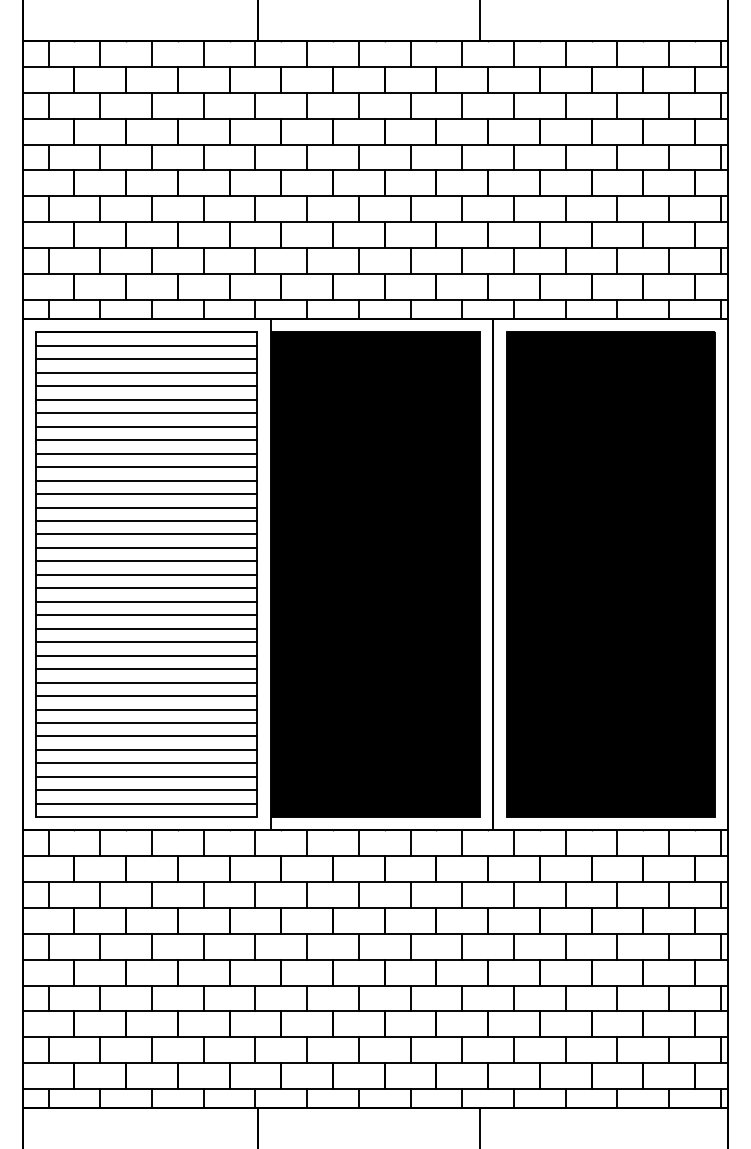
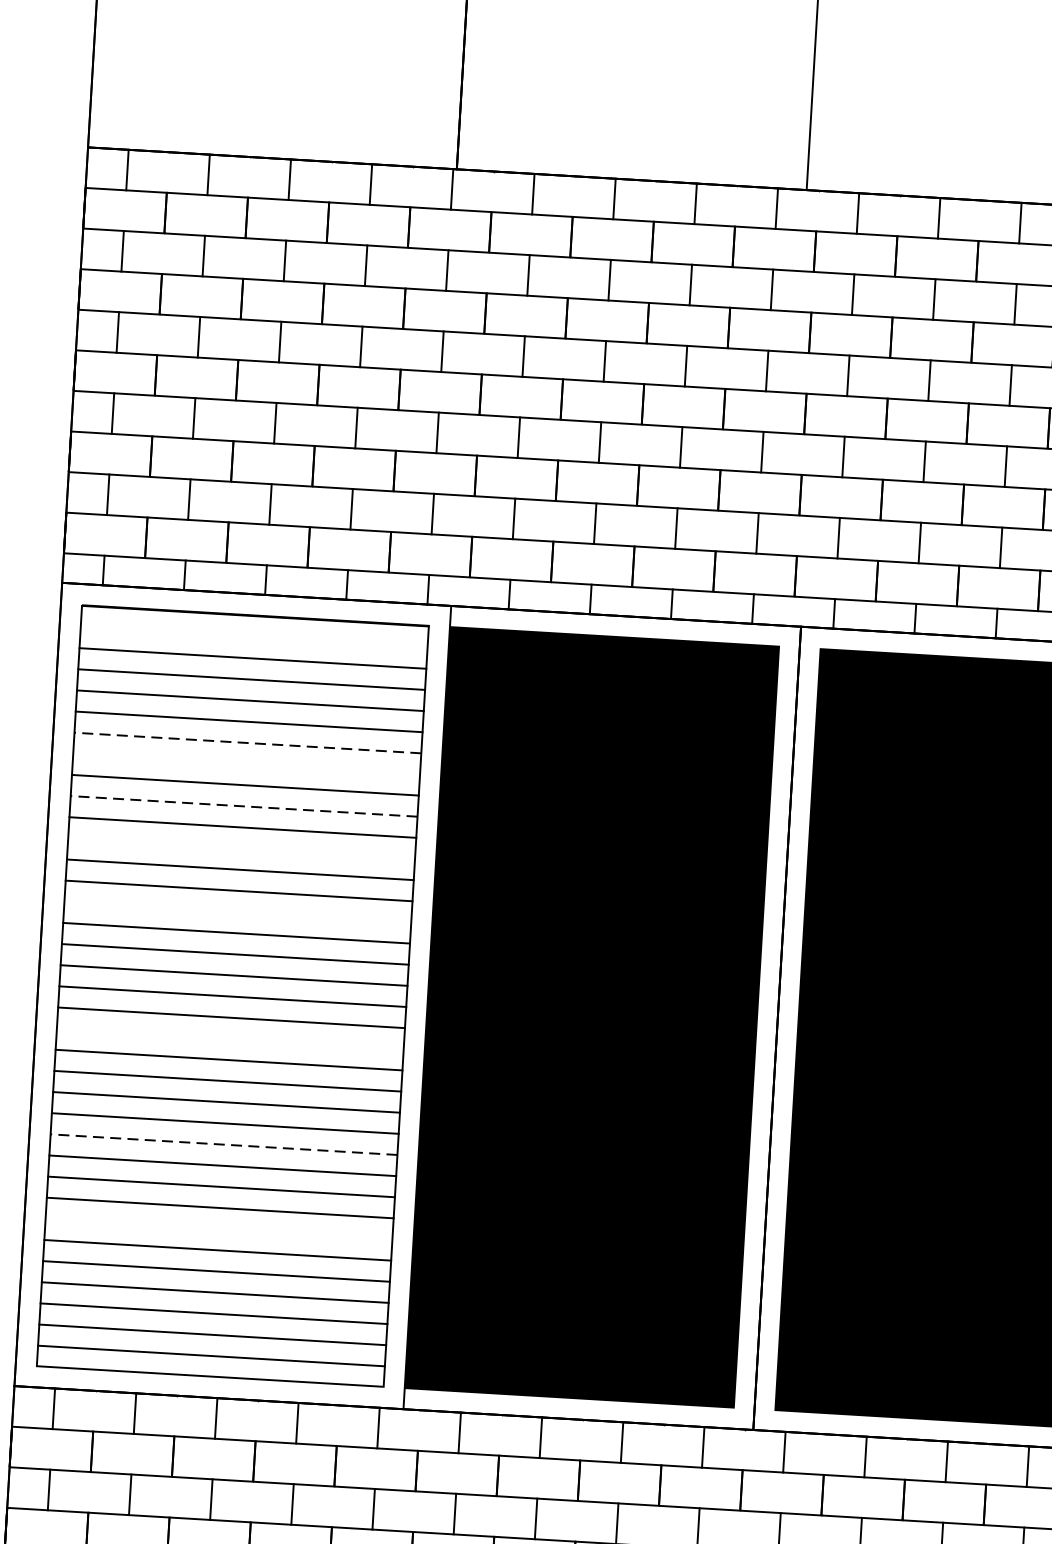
line: (146, 345) -> (254, 636), removed
line: (146, 413) -> (247, 743), solid -> dashed
line: (146, 426) -> (246, 763), removed
line: (146, 453) -> (244, 806), solid -> dashed
line: (146, 480) -> (241, 848), removed
line: (146, 521) -> (237, 912), removed
line: (146, 601) -> (230, 1038), removed
line: (146, 669) -> (223, 1145), solid -> dashed
line: (146, 723) -> (218, 1229), removed

